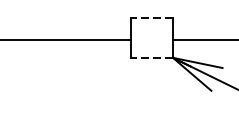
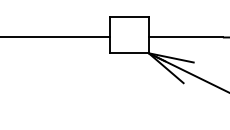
line: (150, 17) -> (128, 16), dashed -> solid
line: (150, 58) -> (128, 53), dashed -> solid

